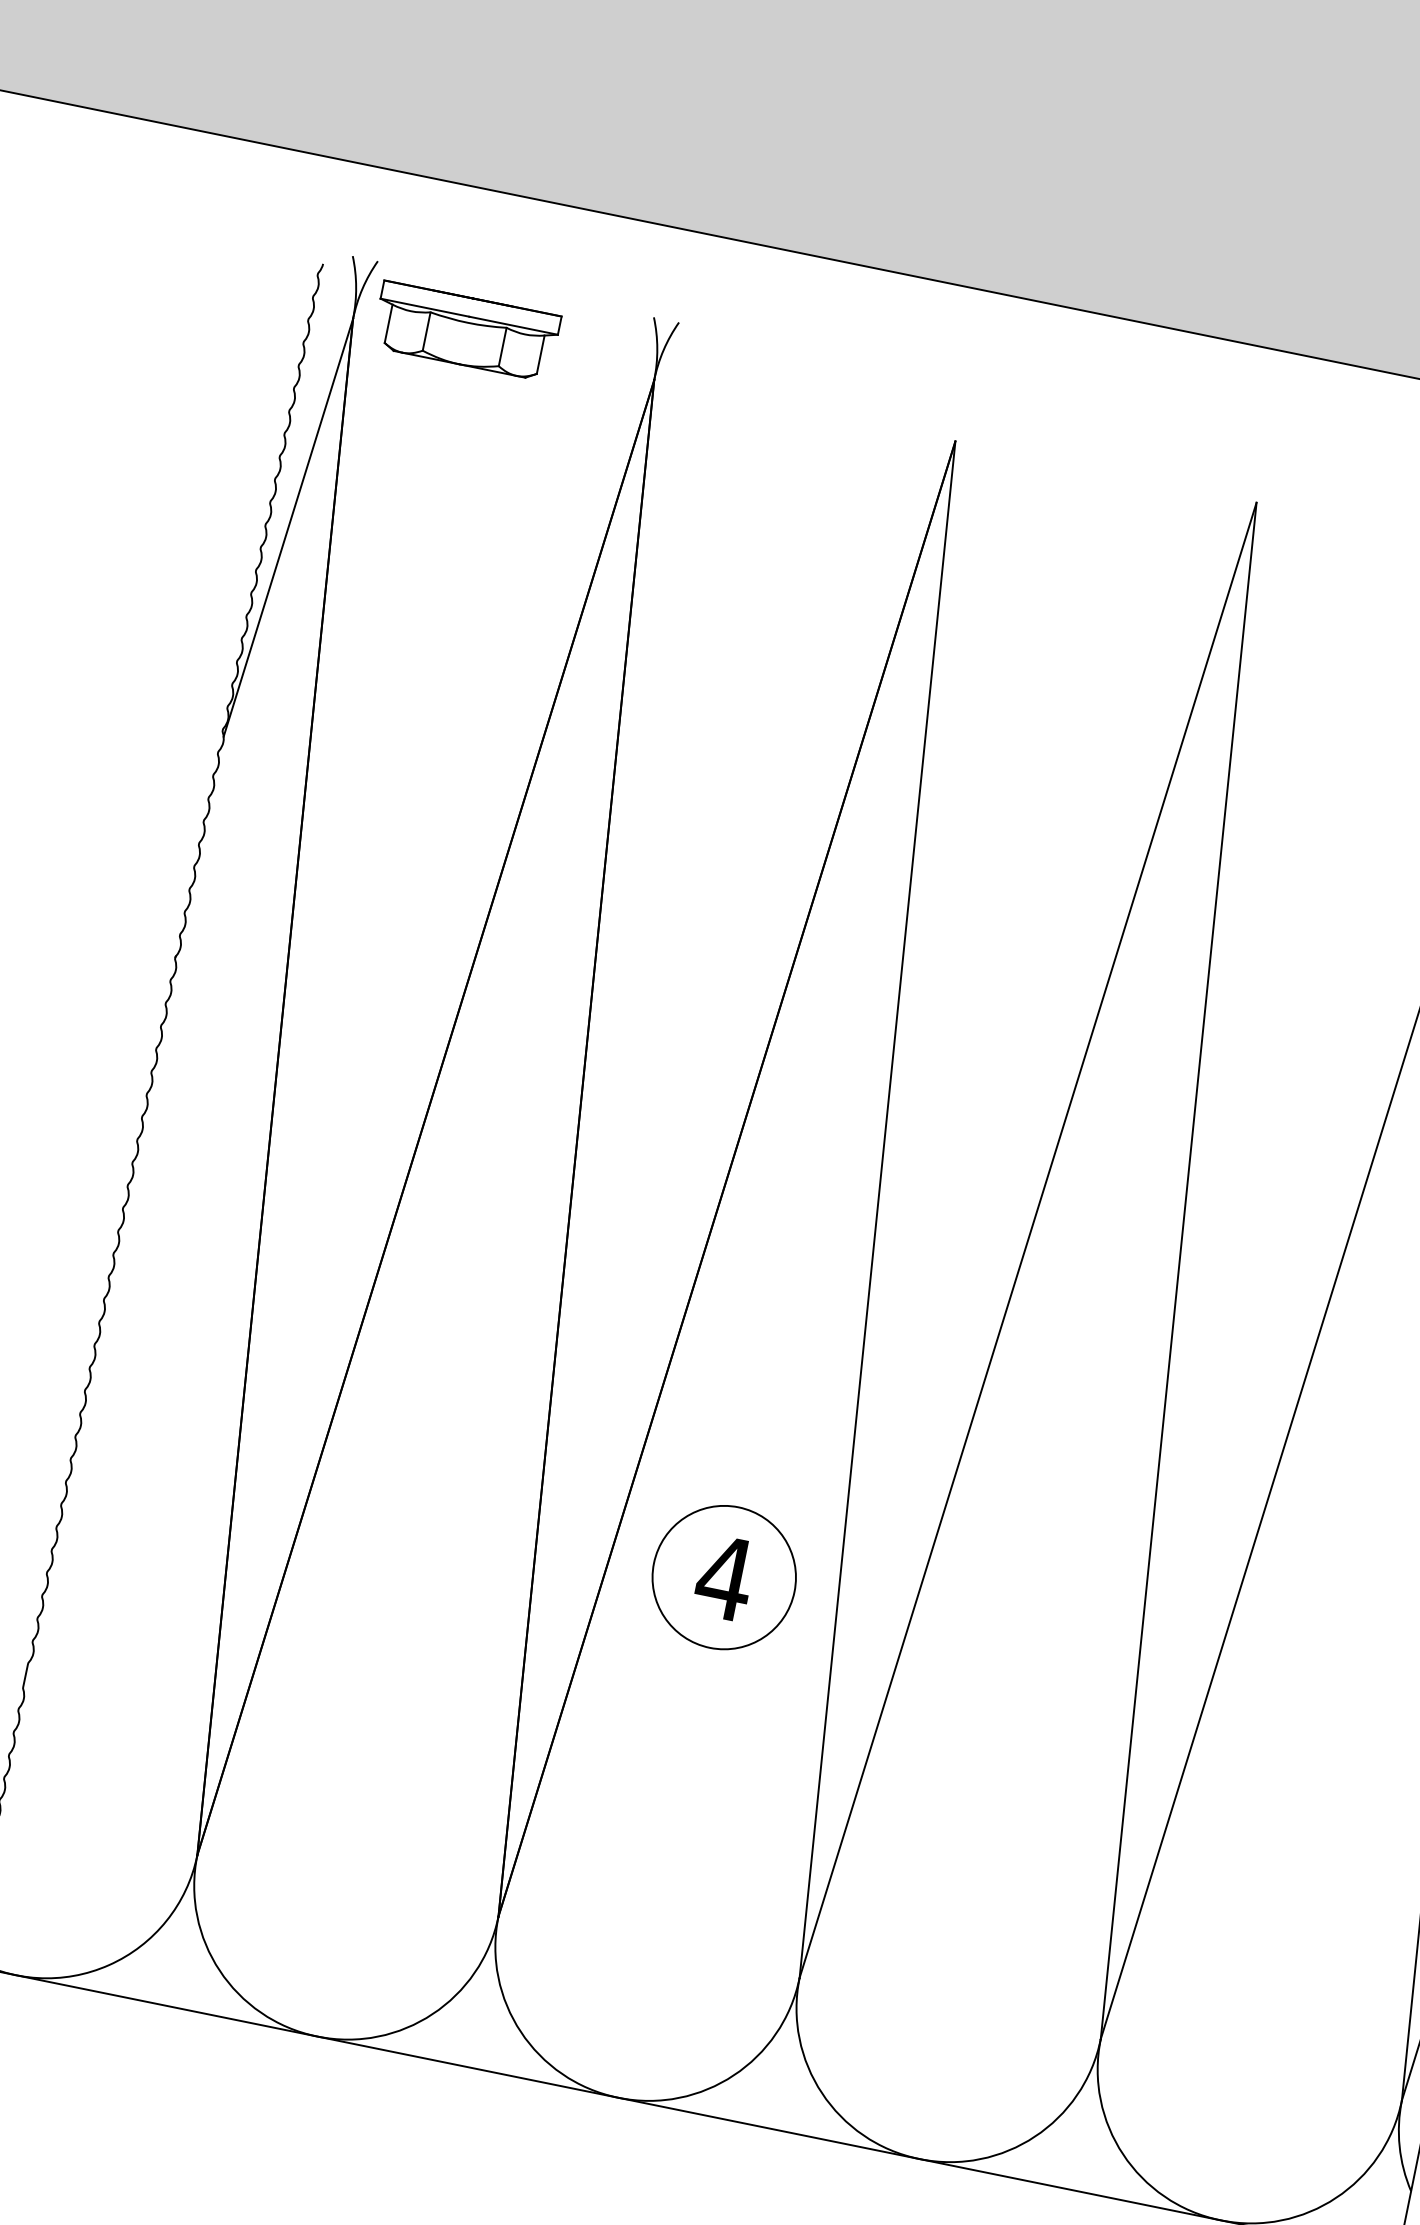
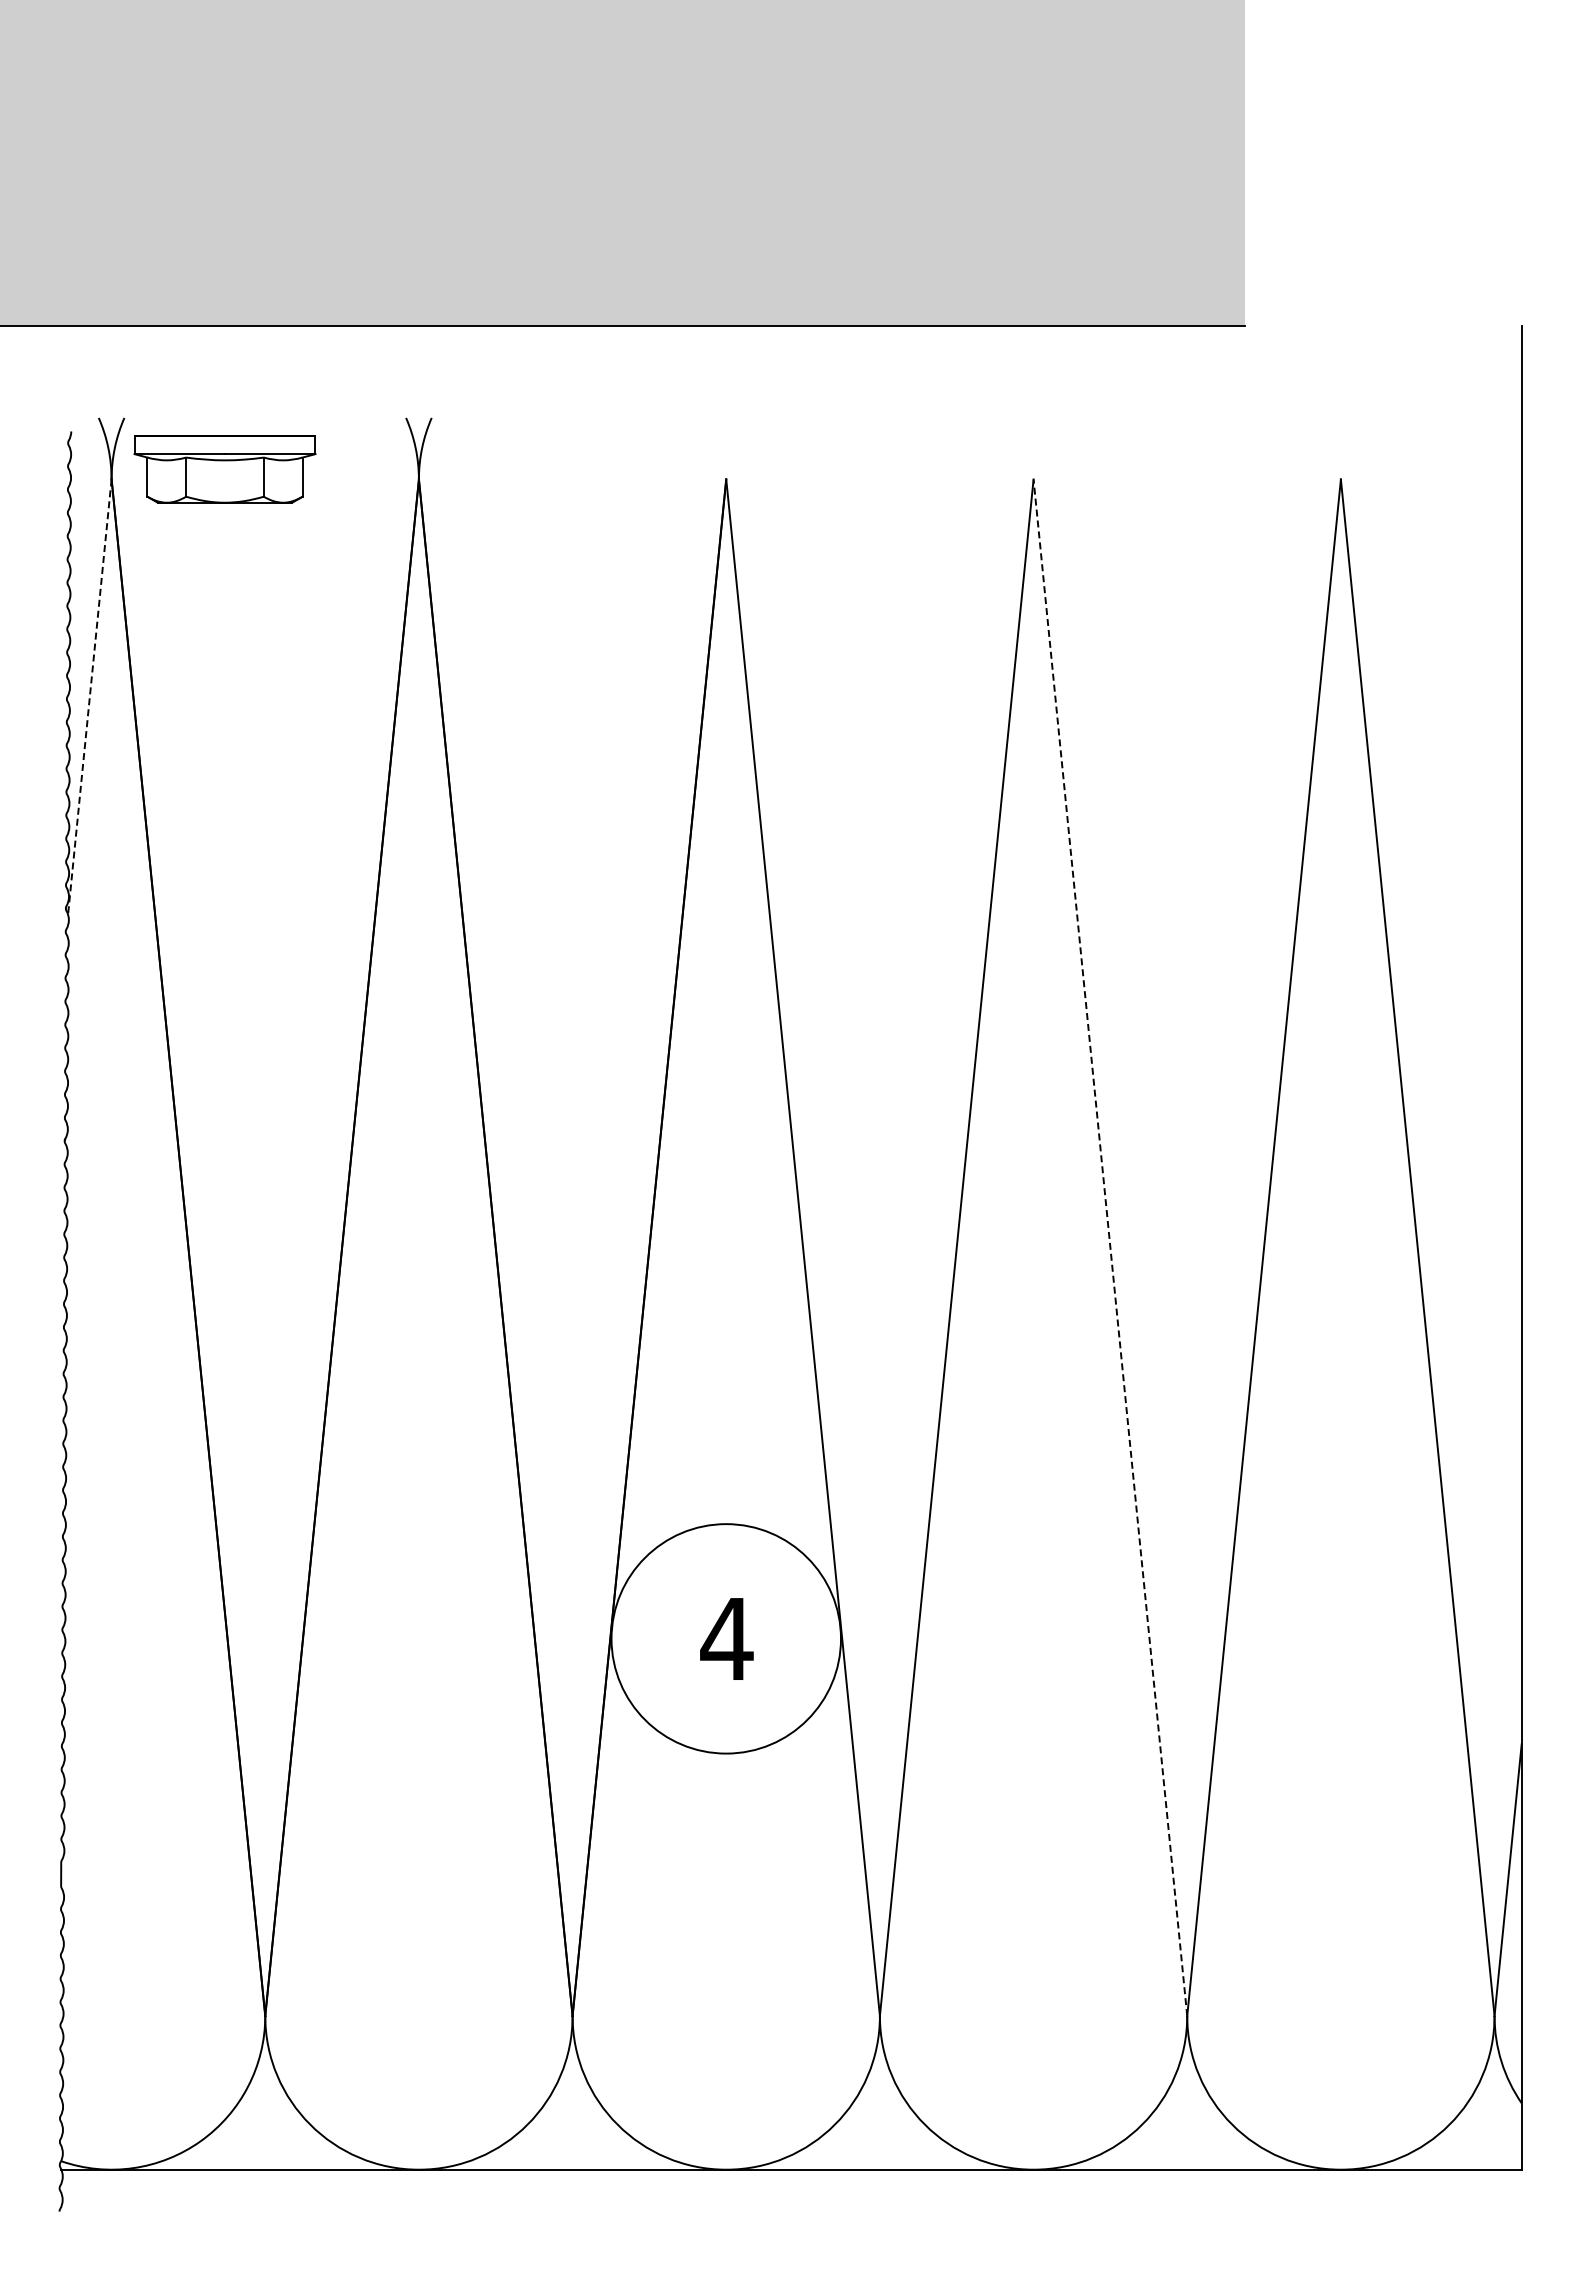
line: (287, 528) -> (89, 697), solid -> dashed
line: (1178, 1270) -> (1110, 1247), solid -> dashed
circle: (723, 1577) -> (725, 1638), size x1.6

